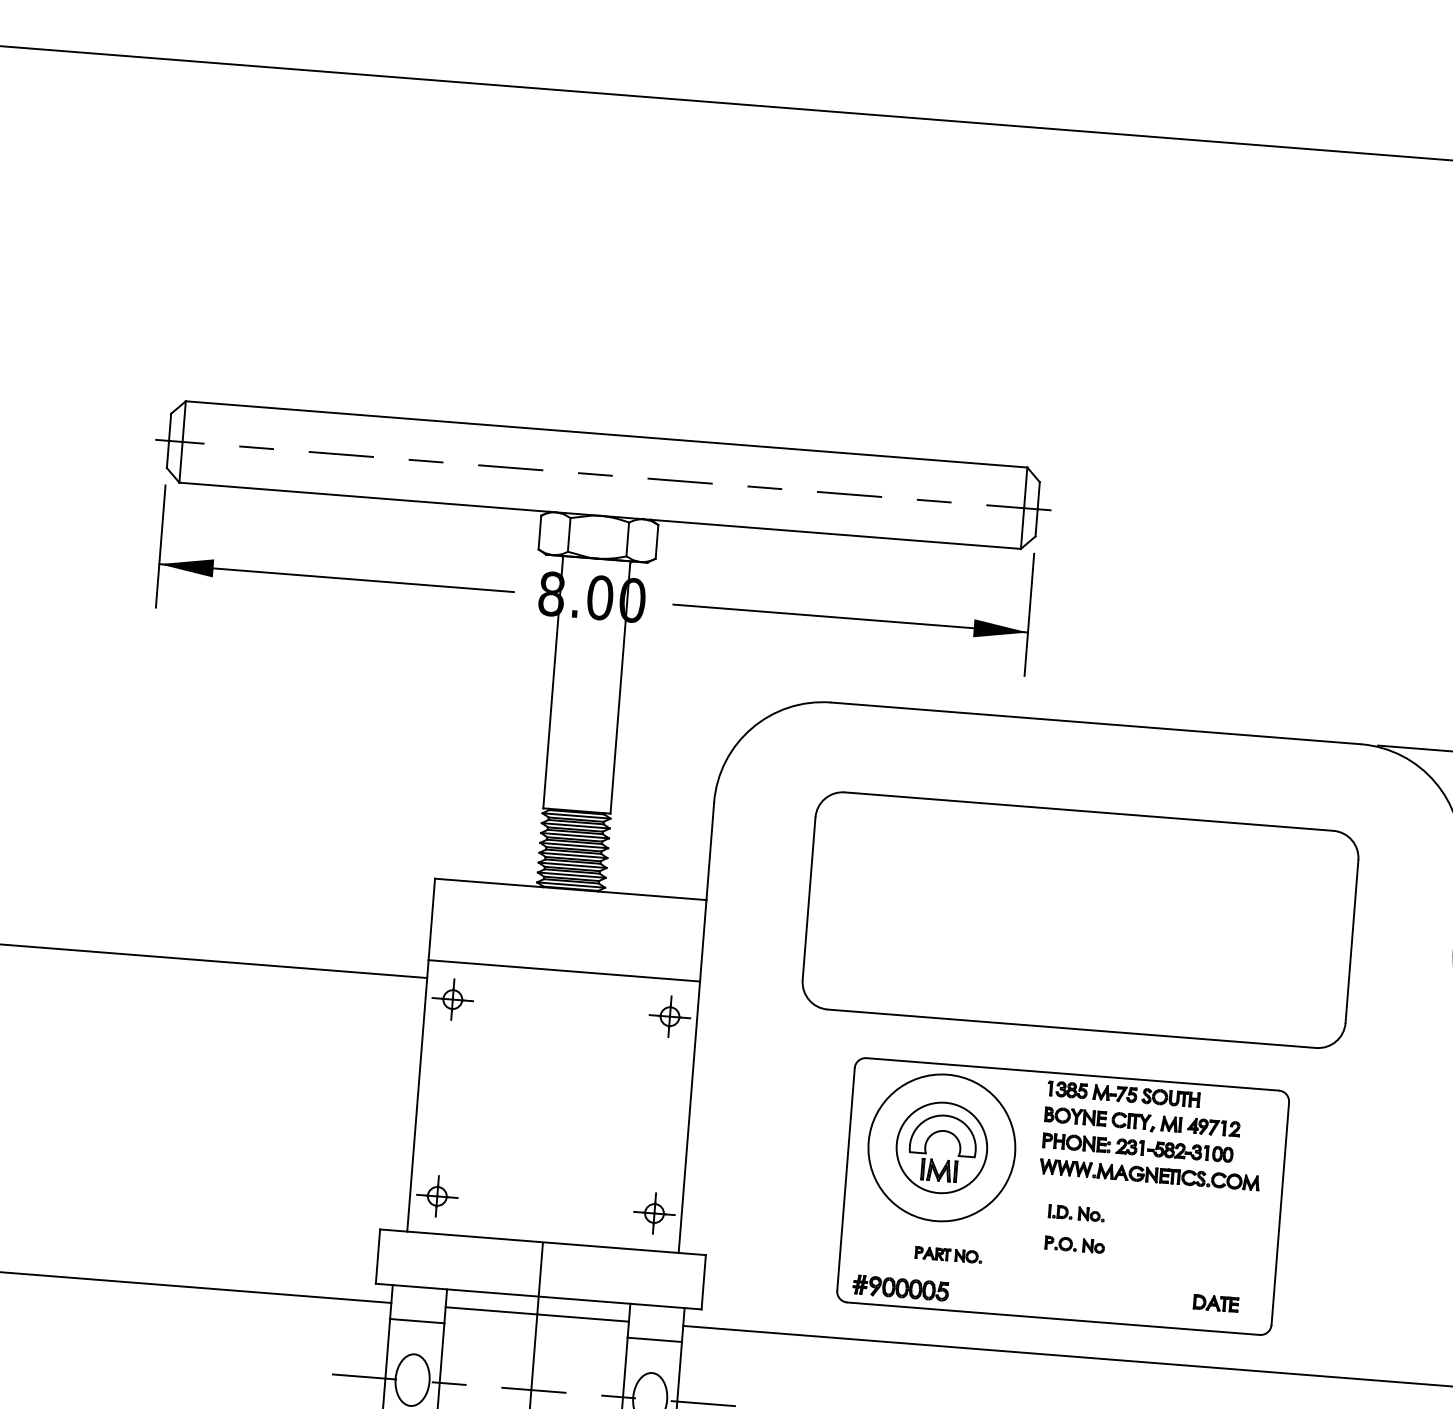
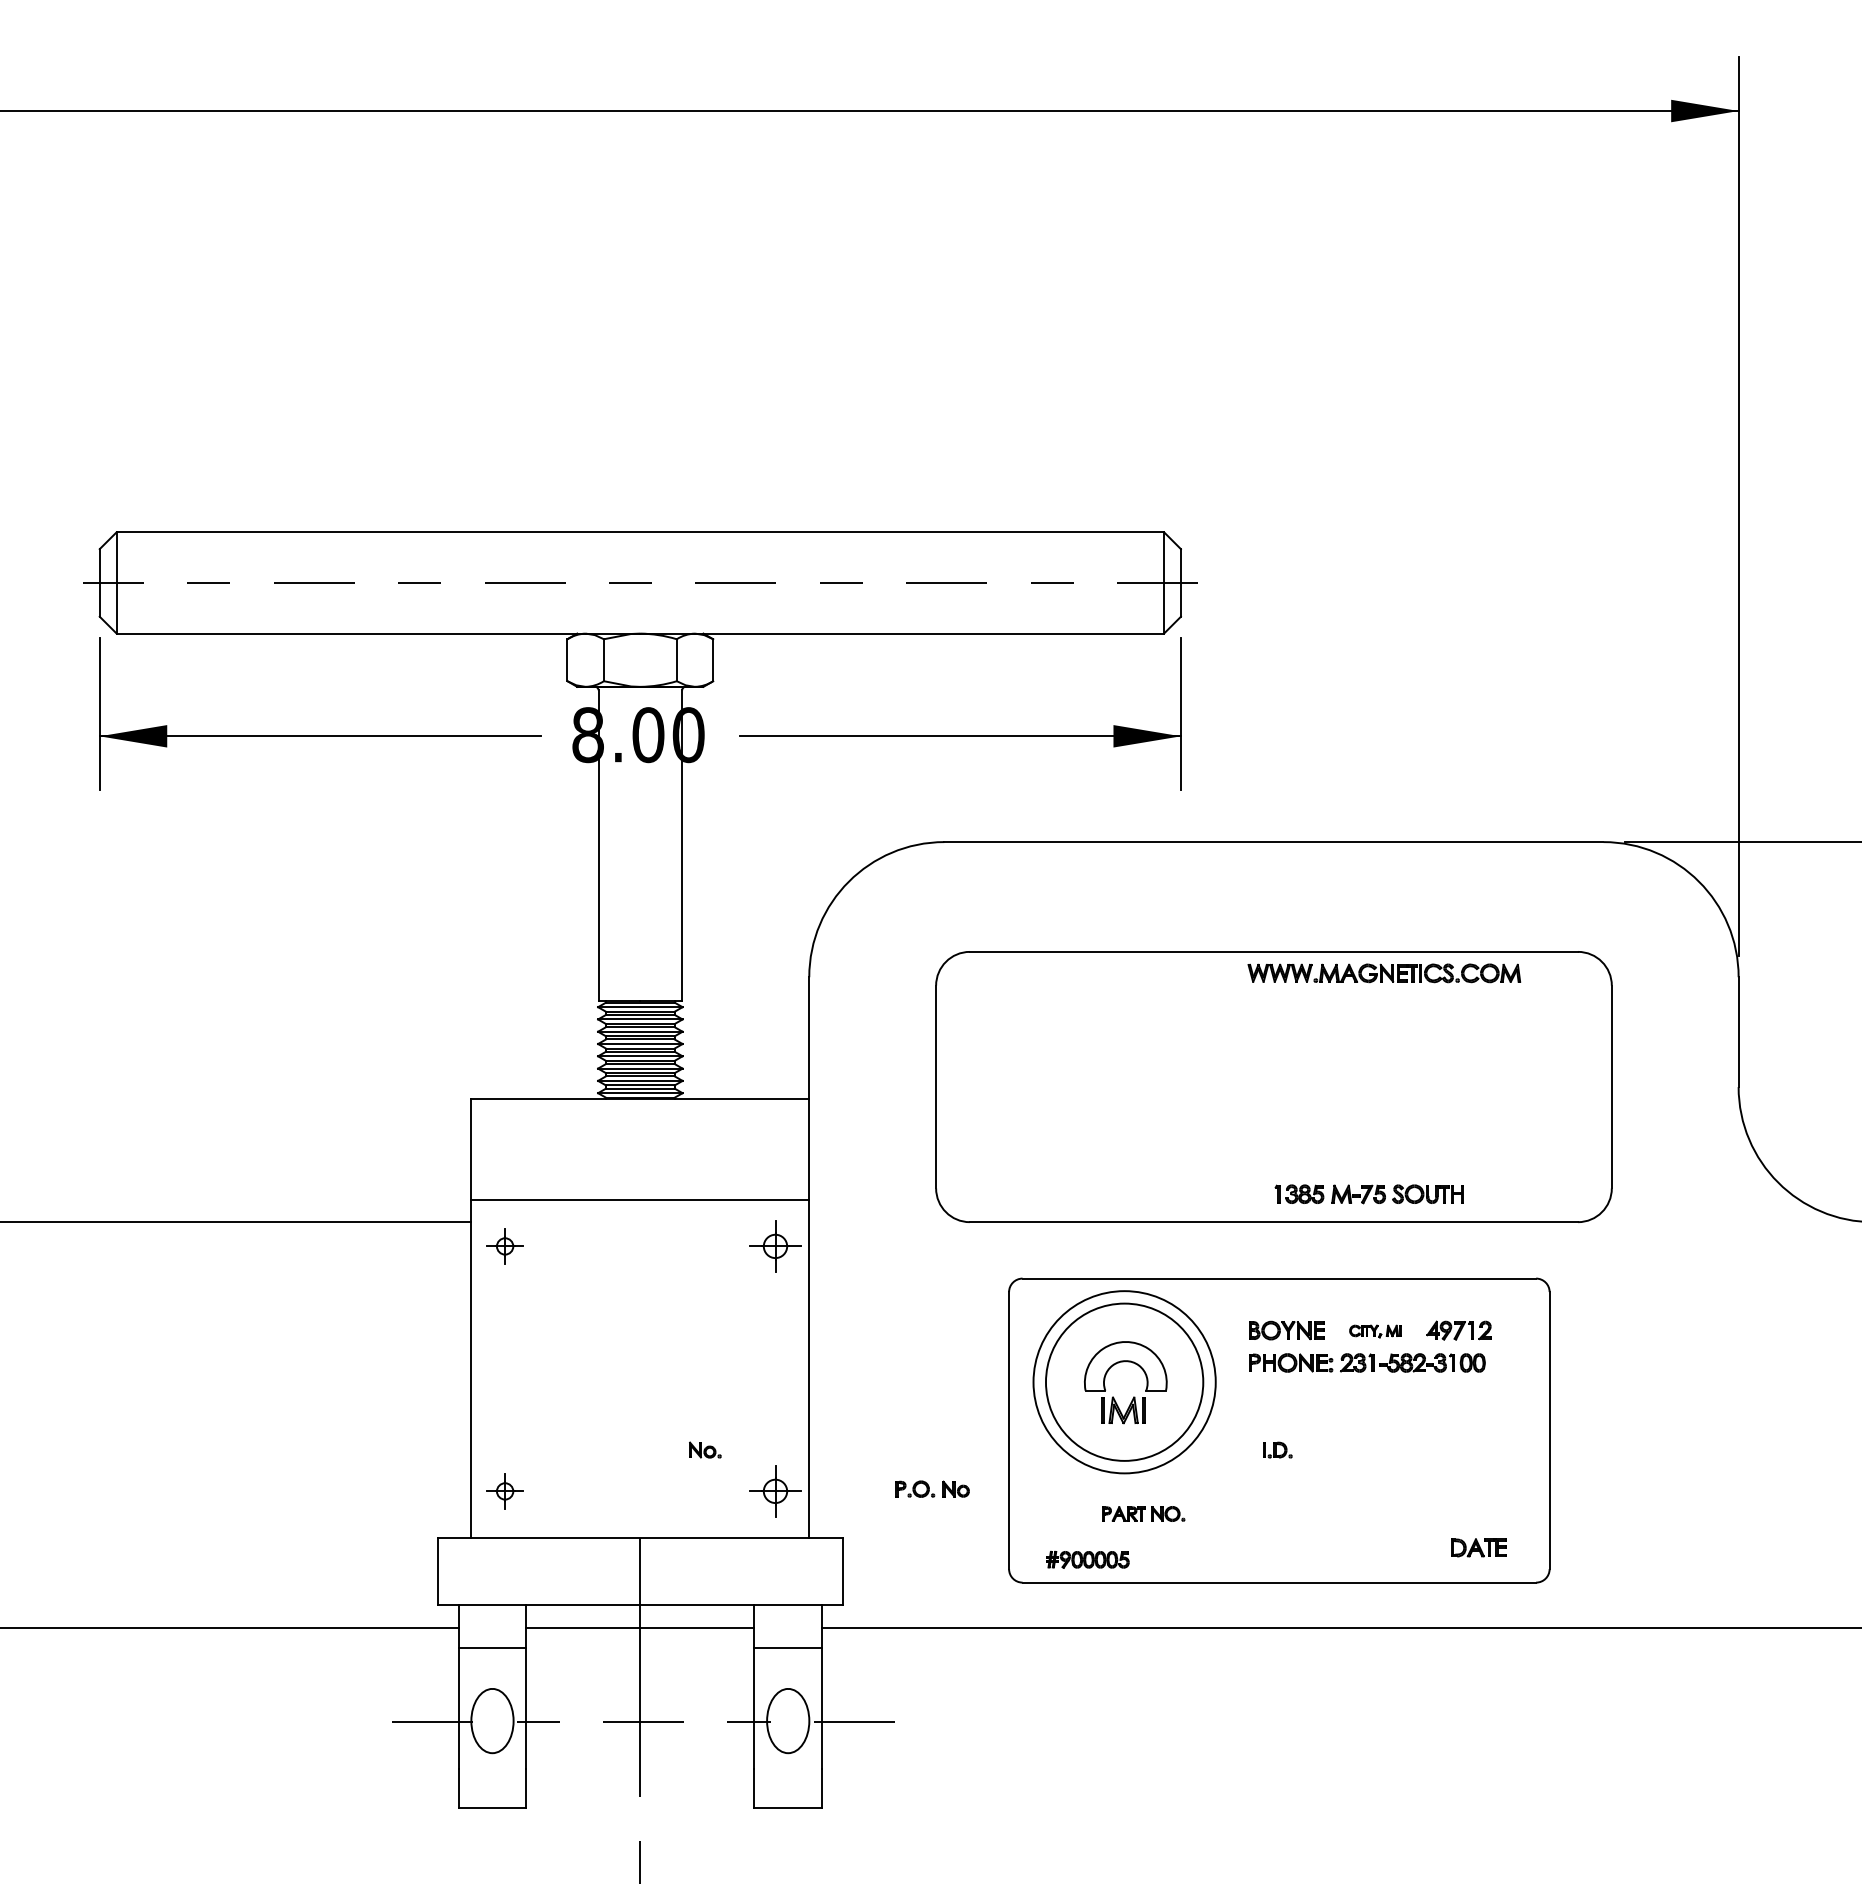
part: (452, 999) -> (504, 1246), size x0.7
part: (1123, 1094) -> (1368, 1194), moved
part: (1146, 1123) -> (1375, 1331), size x0.6
circle: (941, 1148) -> (1124, 1382), size x1.4
part: (1149, 1174) -> (1384, 973), moved
part: (436, 1196) -> (504, 1491), size x0.7
part: (1091, 1214) -> (705, 1449), moved
part: (1074, 1244) -> (932, 1488), moved
part: (900, 1287) -> (1087, 1559), size x0.7

